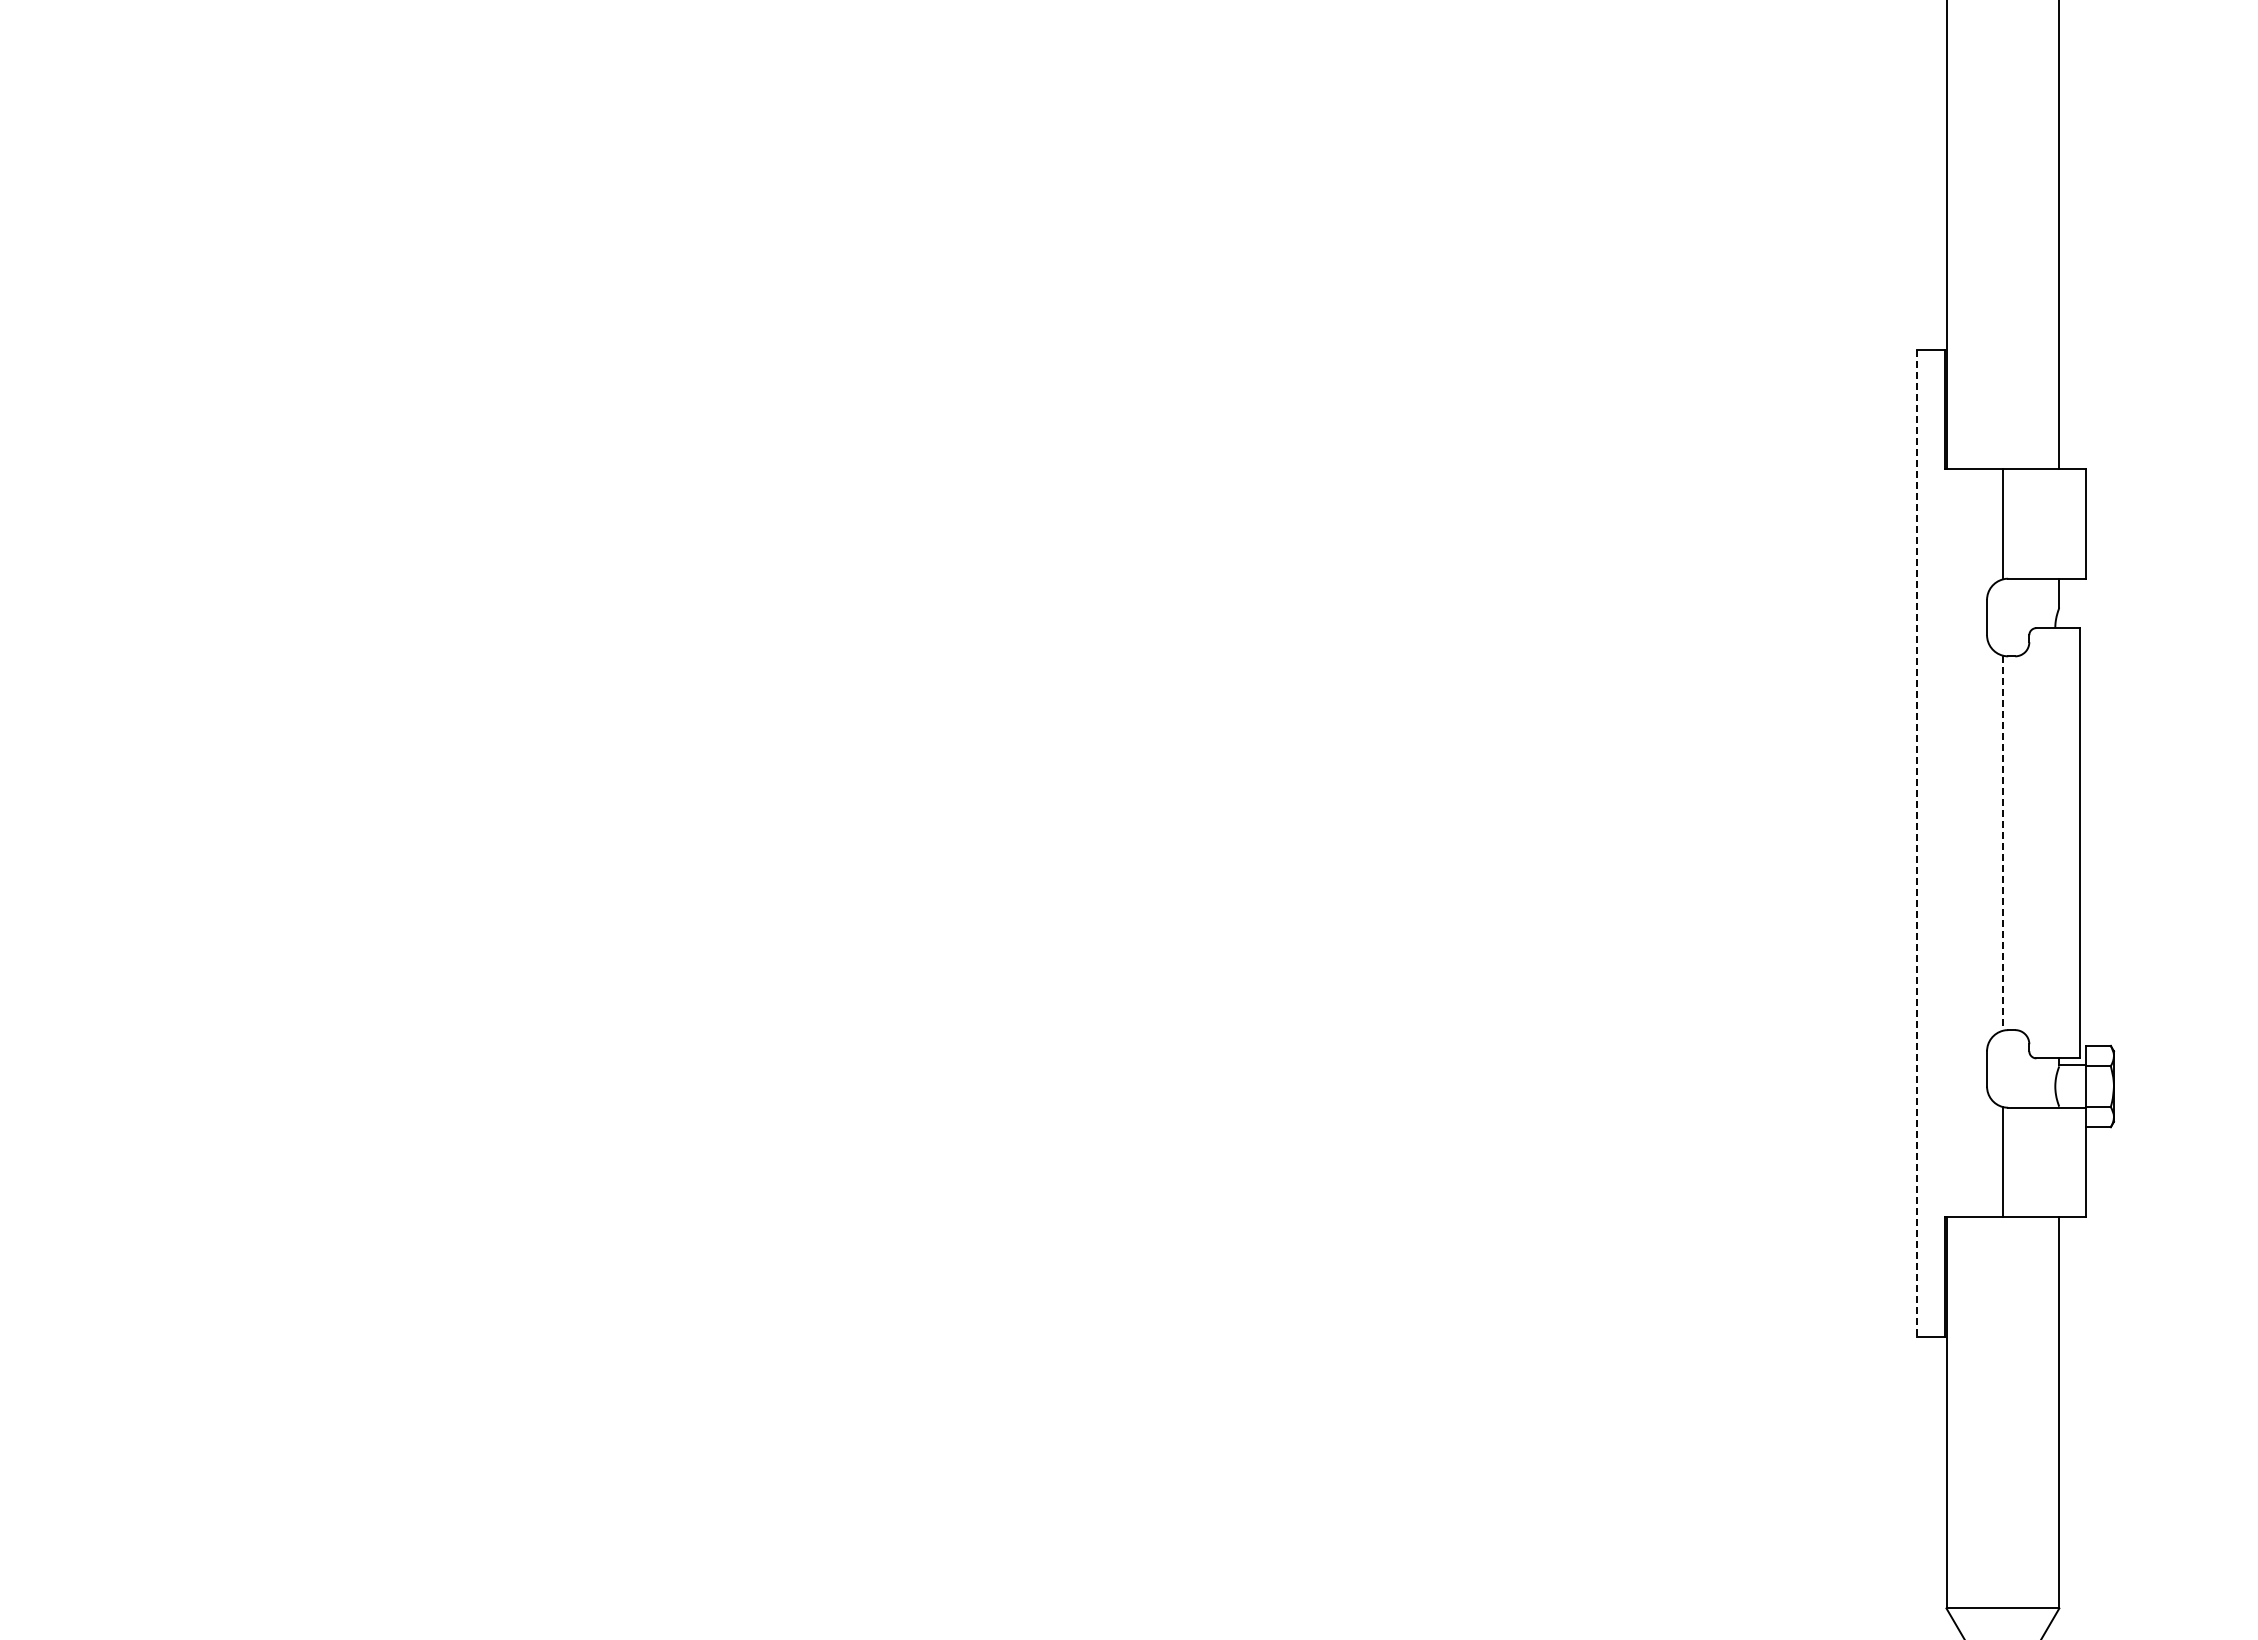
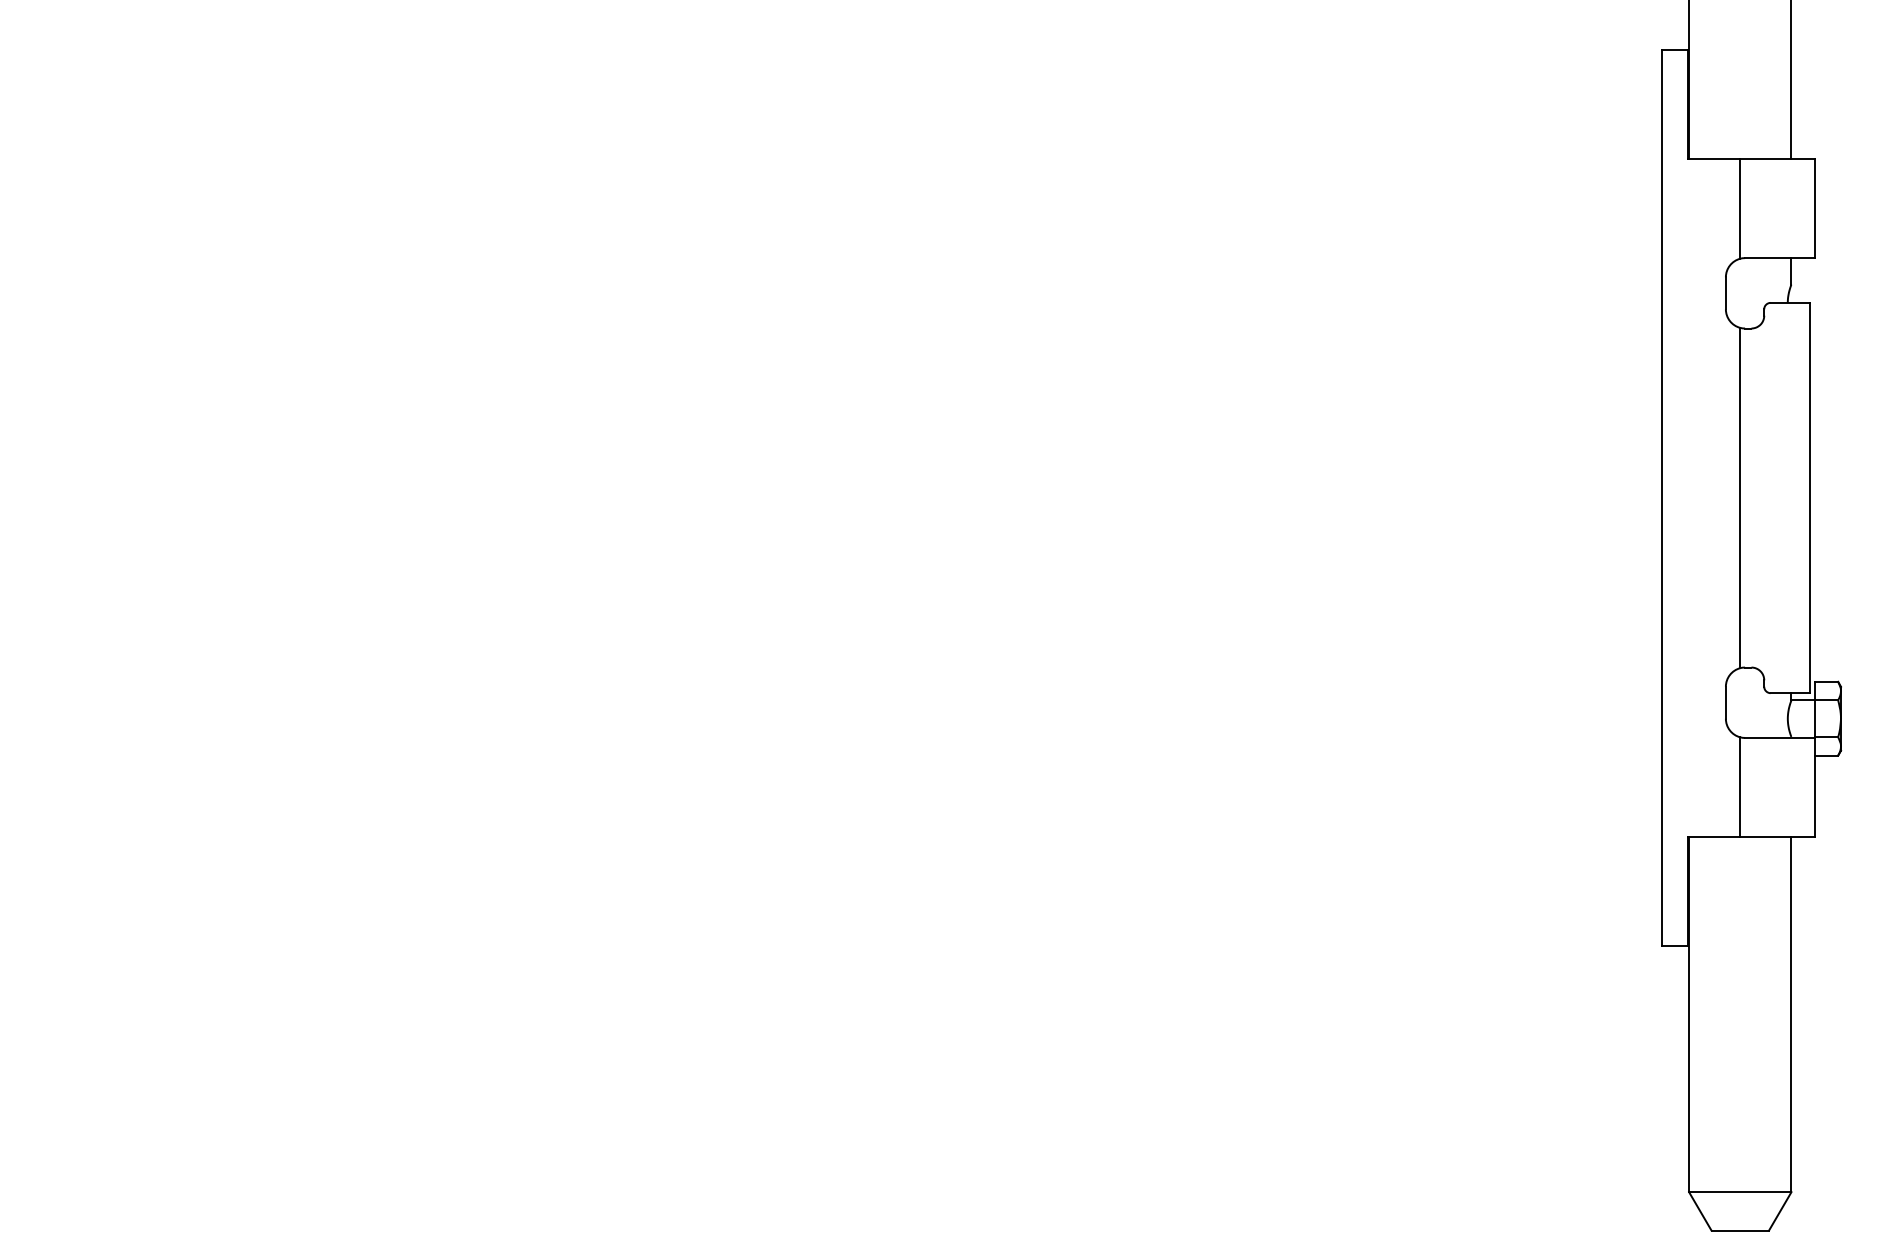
line: (1916, 843) -> (1661, 498), dashed -> solid
line: (2002, 843) -> (1739, 498), dashed -> solid

